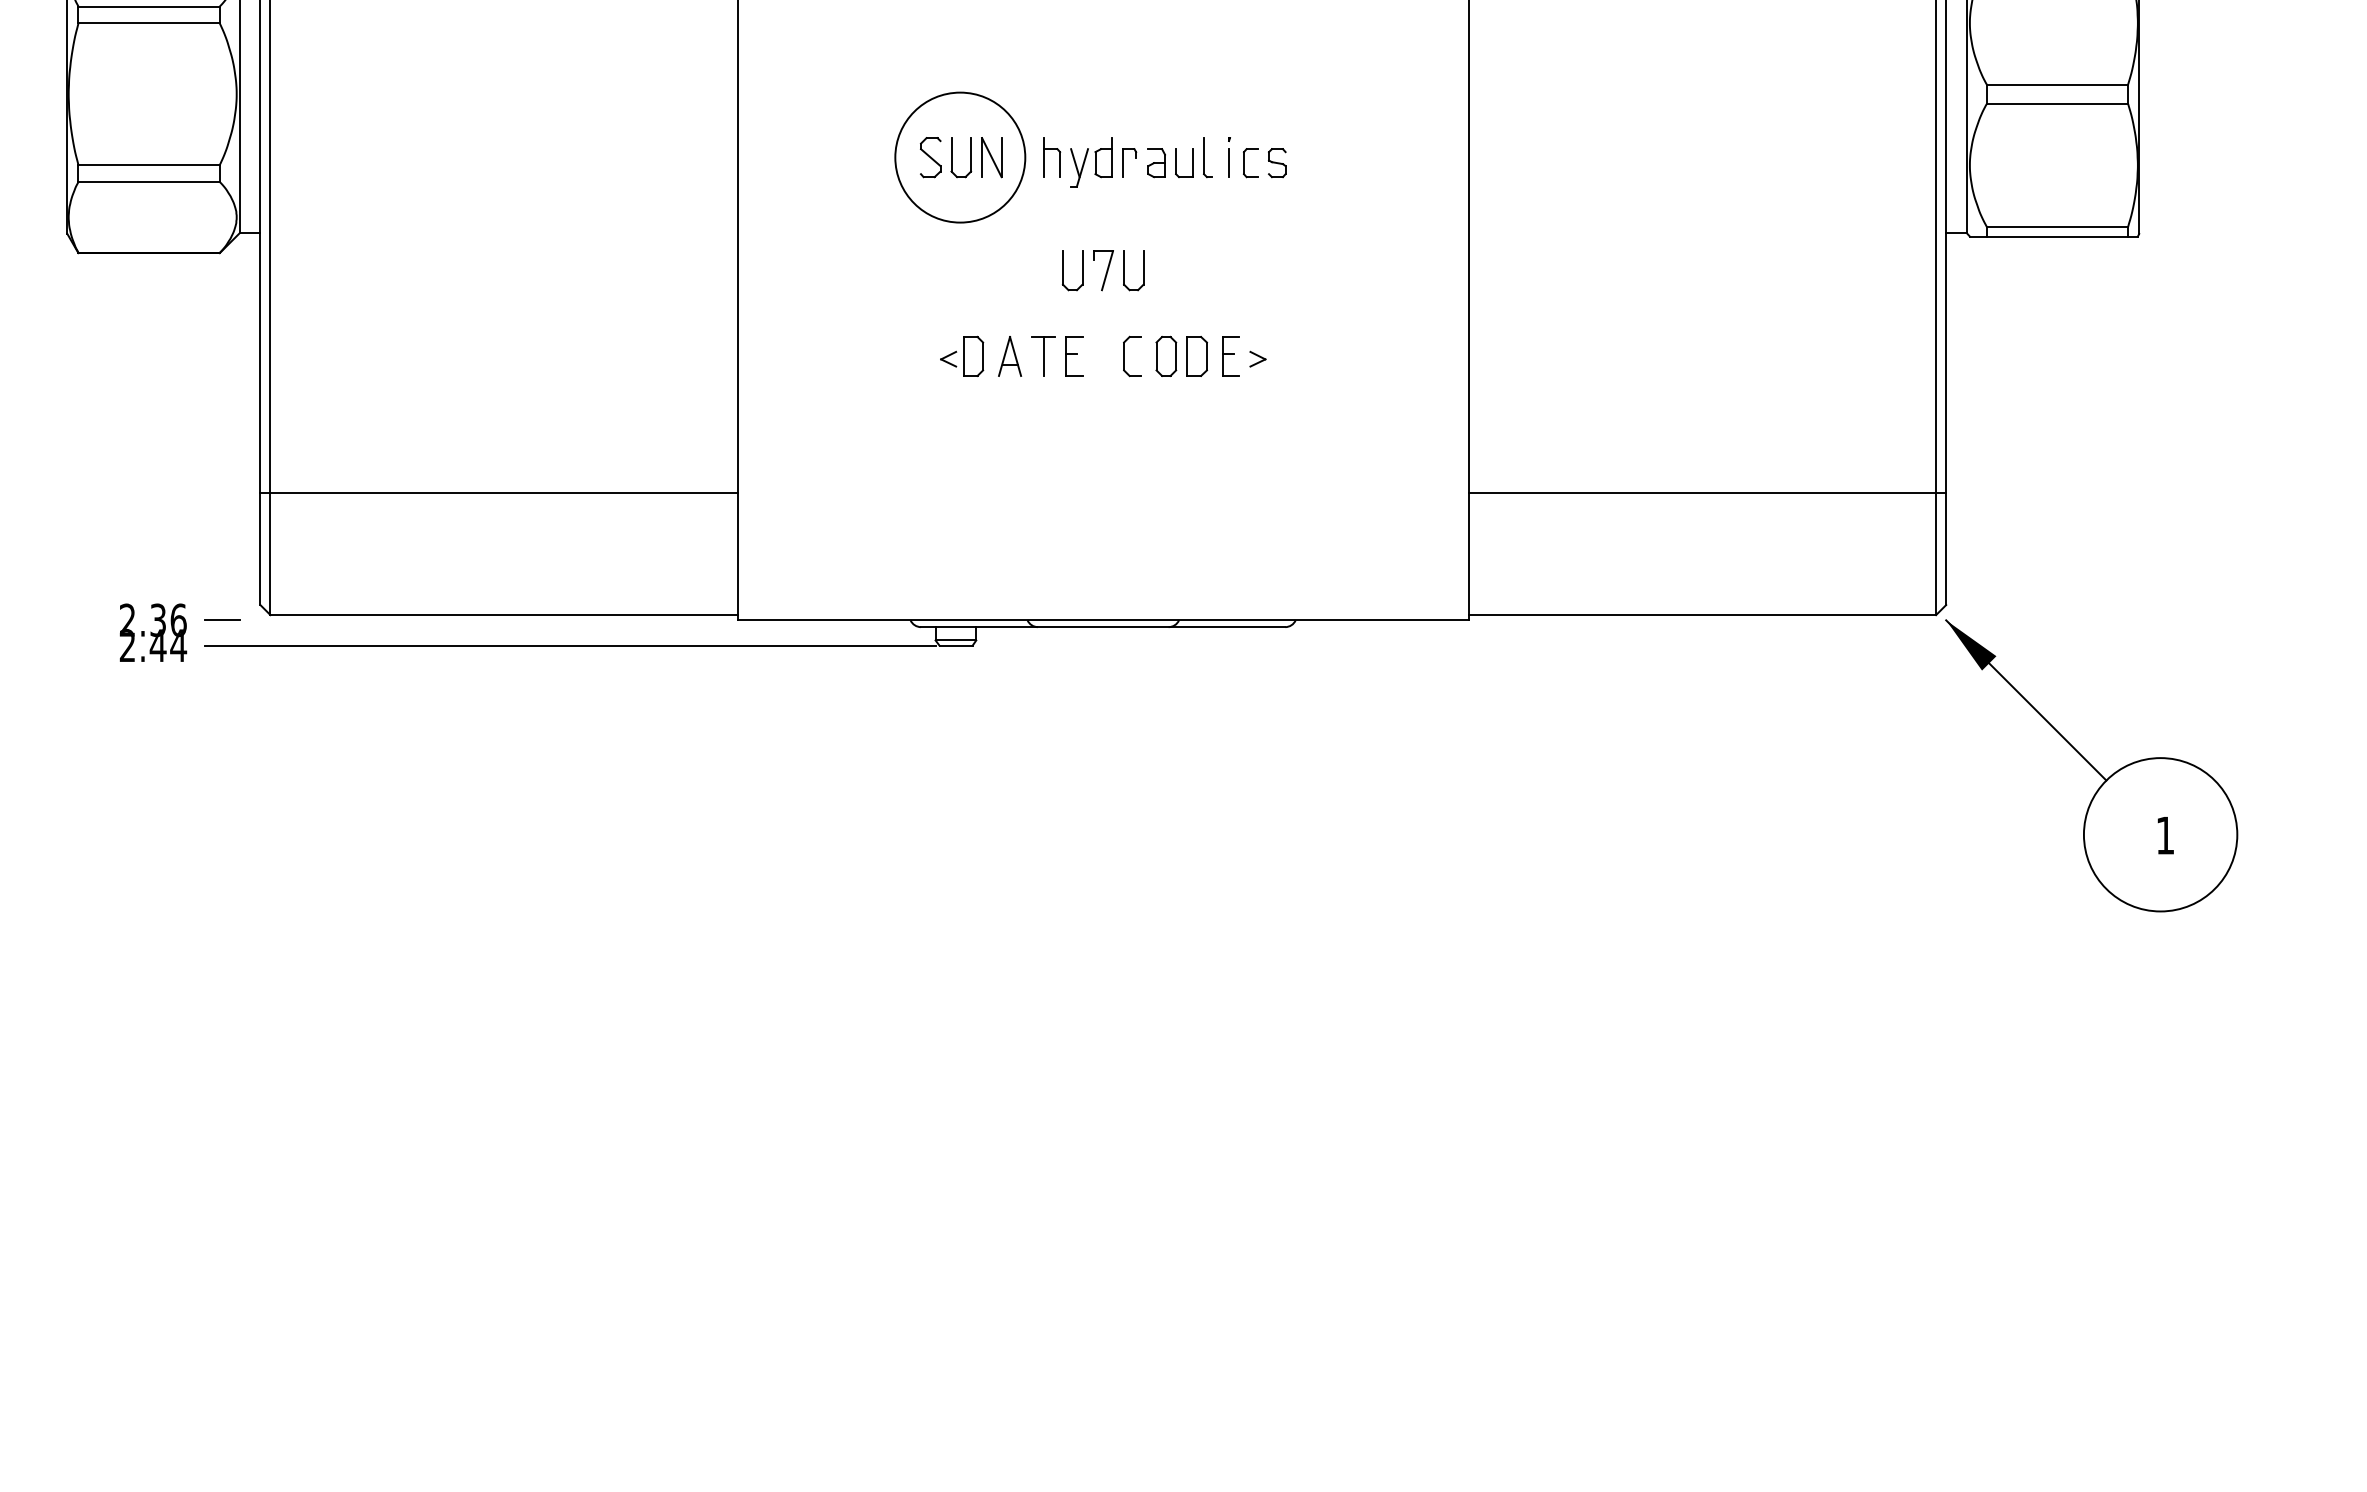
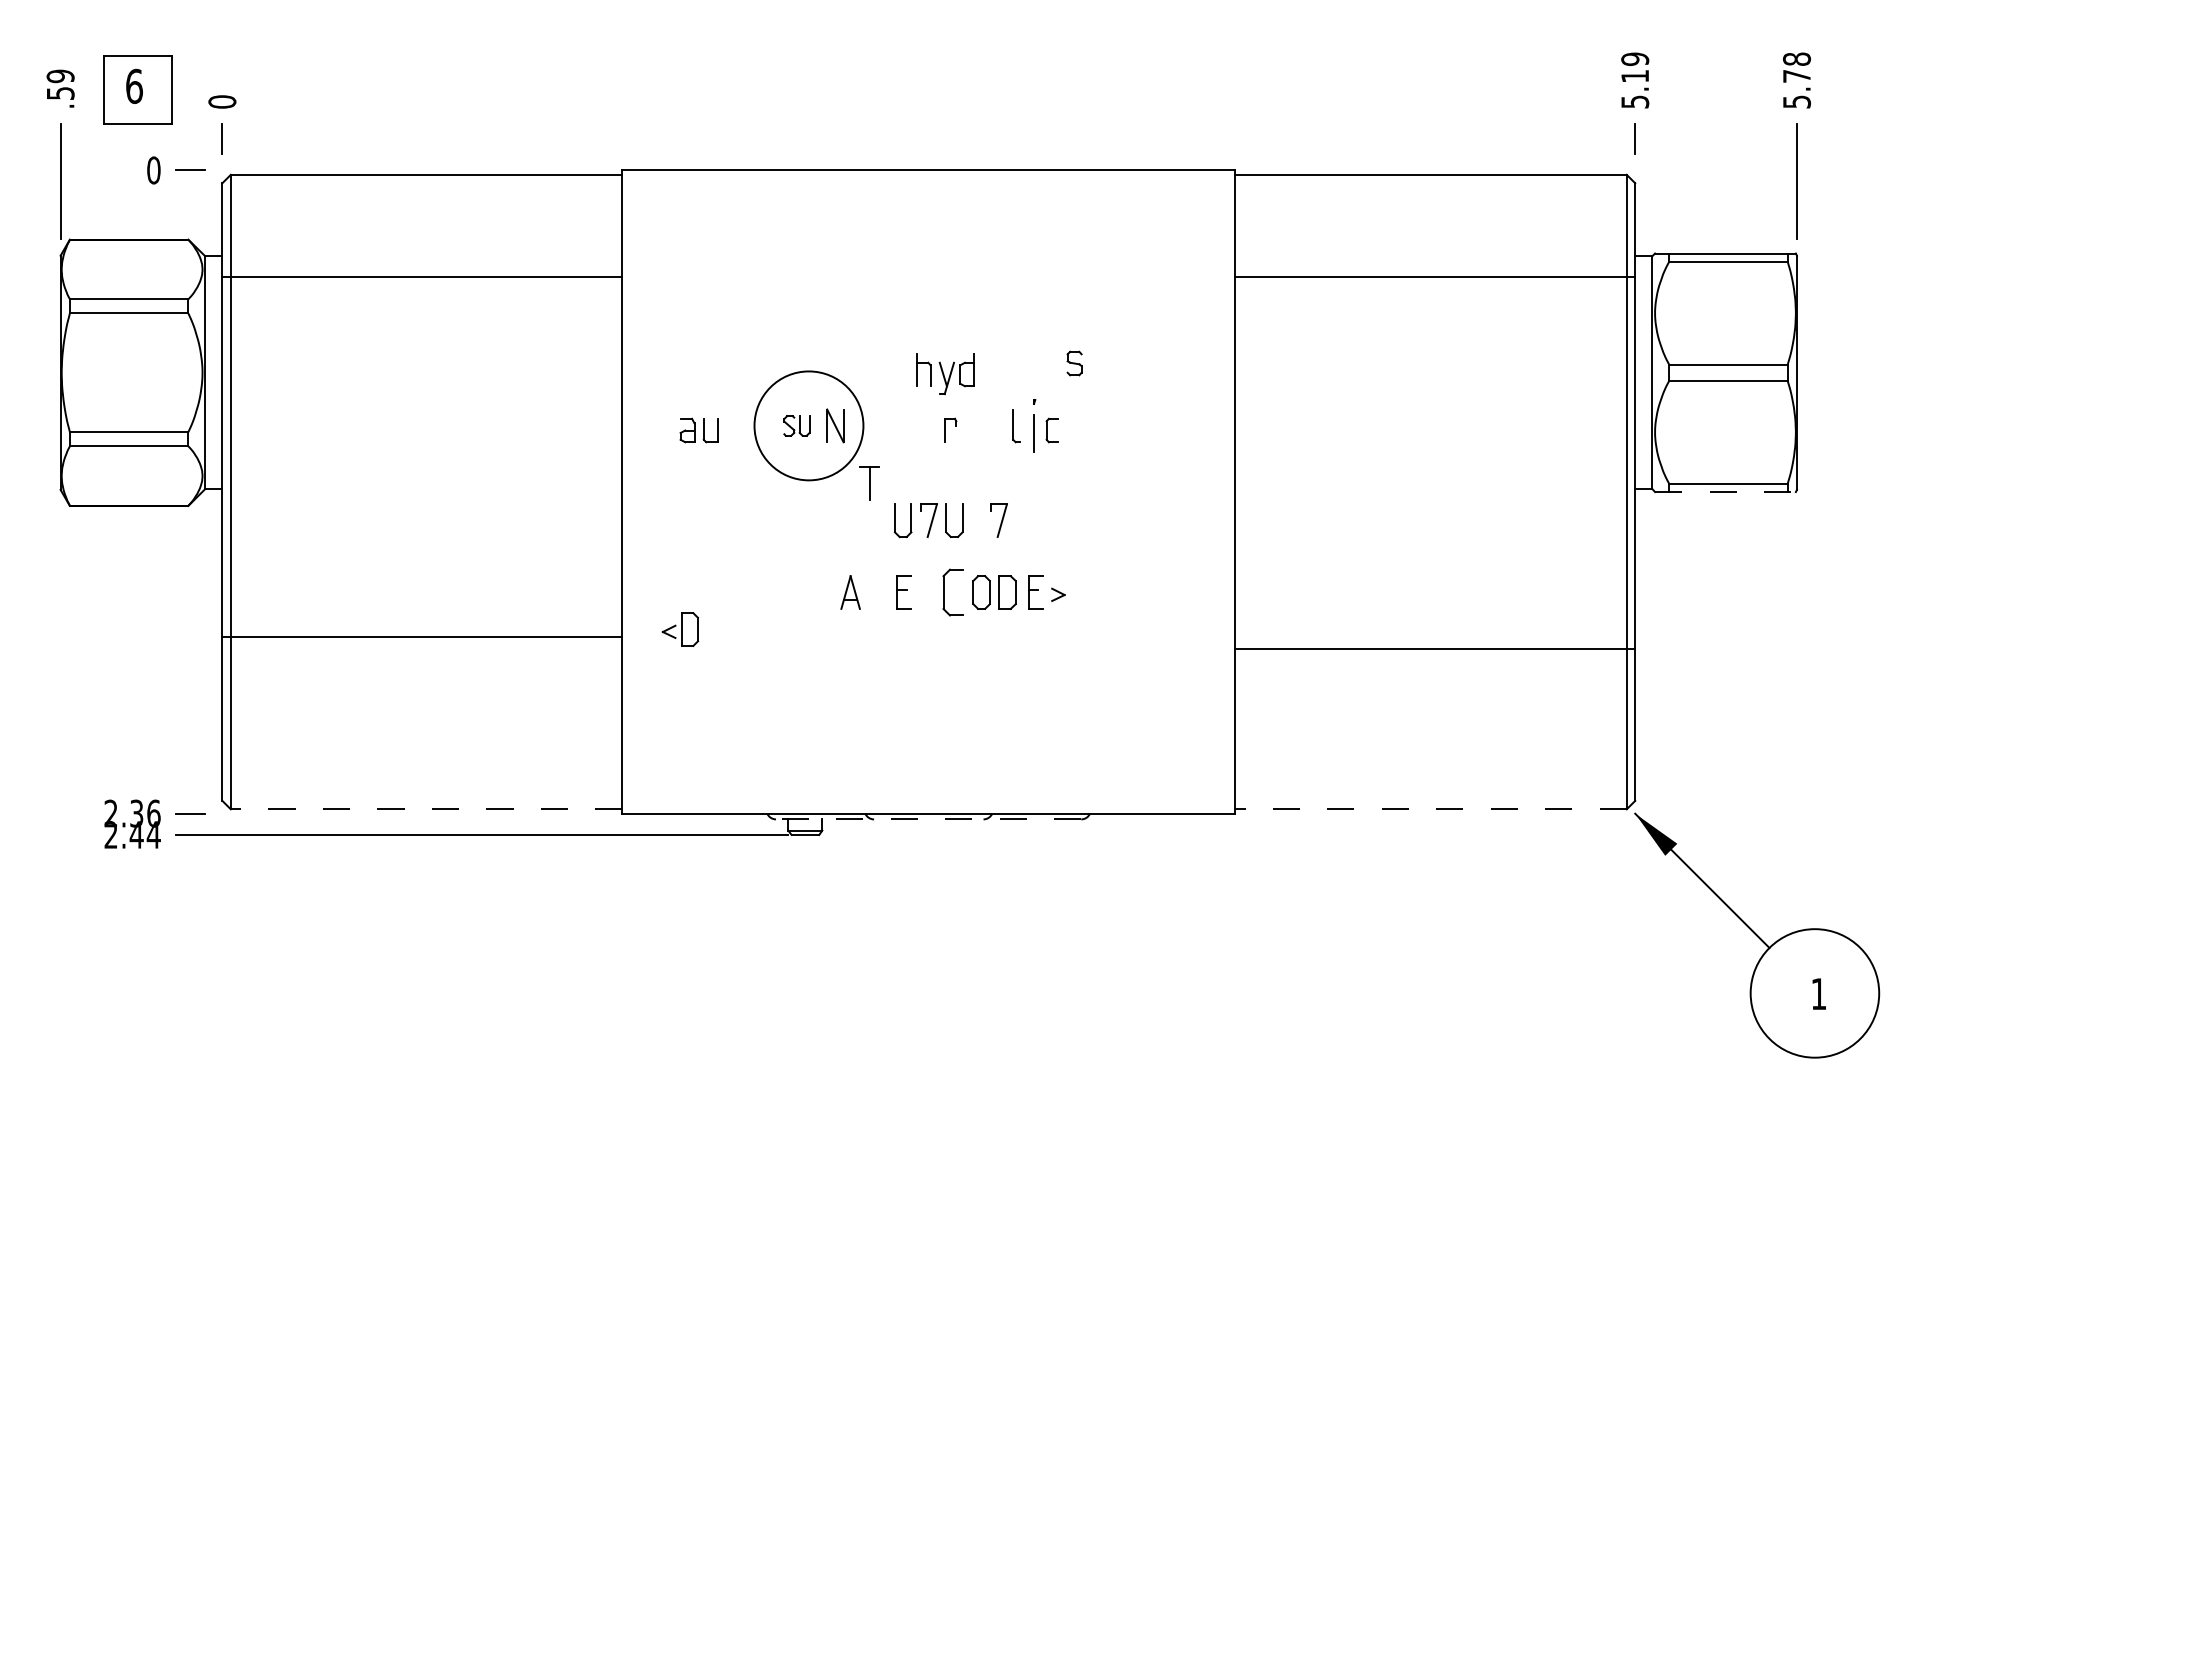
part: (945, 157) -> (796, 425), size x0.6
part: (1229, 157) -> (1034, 425), size x1.6
part: (1077, 163) -> (945, 374), moved
part: (1169, 163) -> (698, 430), moved
part: (1277, 163) -> (1074, 363), moved
line: (2053, 237) -> (1725, 492), solid -> dashed
part: (1186, 270) -> (998, 520), added
part: (962, 356) -> (680, 629), moved
part: (1043, 356) -> (869, 483), moved
part: (1131, 356) -> (952, 592), size x1.4
line: (499, 493) -> (422, 637), moved
line: (1707, 493) -> (1435, 649), moved
line: (503, 615) -> (426, 809), solid -> dashed
line: (1701, 615) -> (1430, 809), solid -> dashed
line: (1102, 627) -> (928, 819), solid -> dashed

